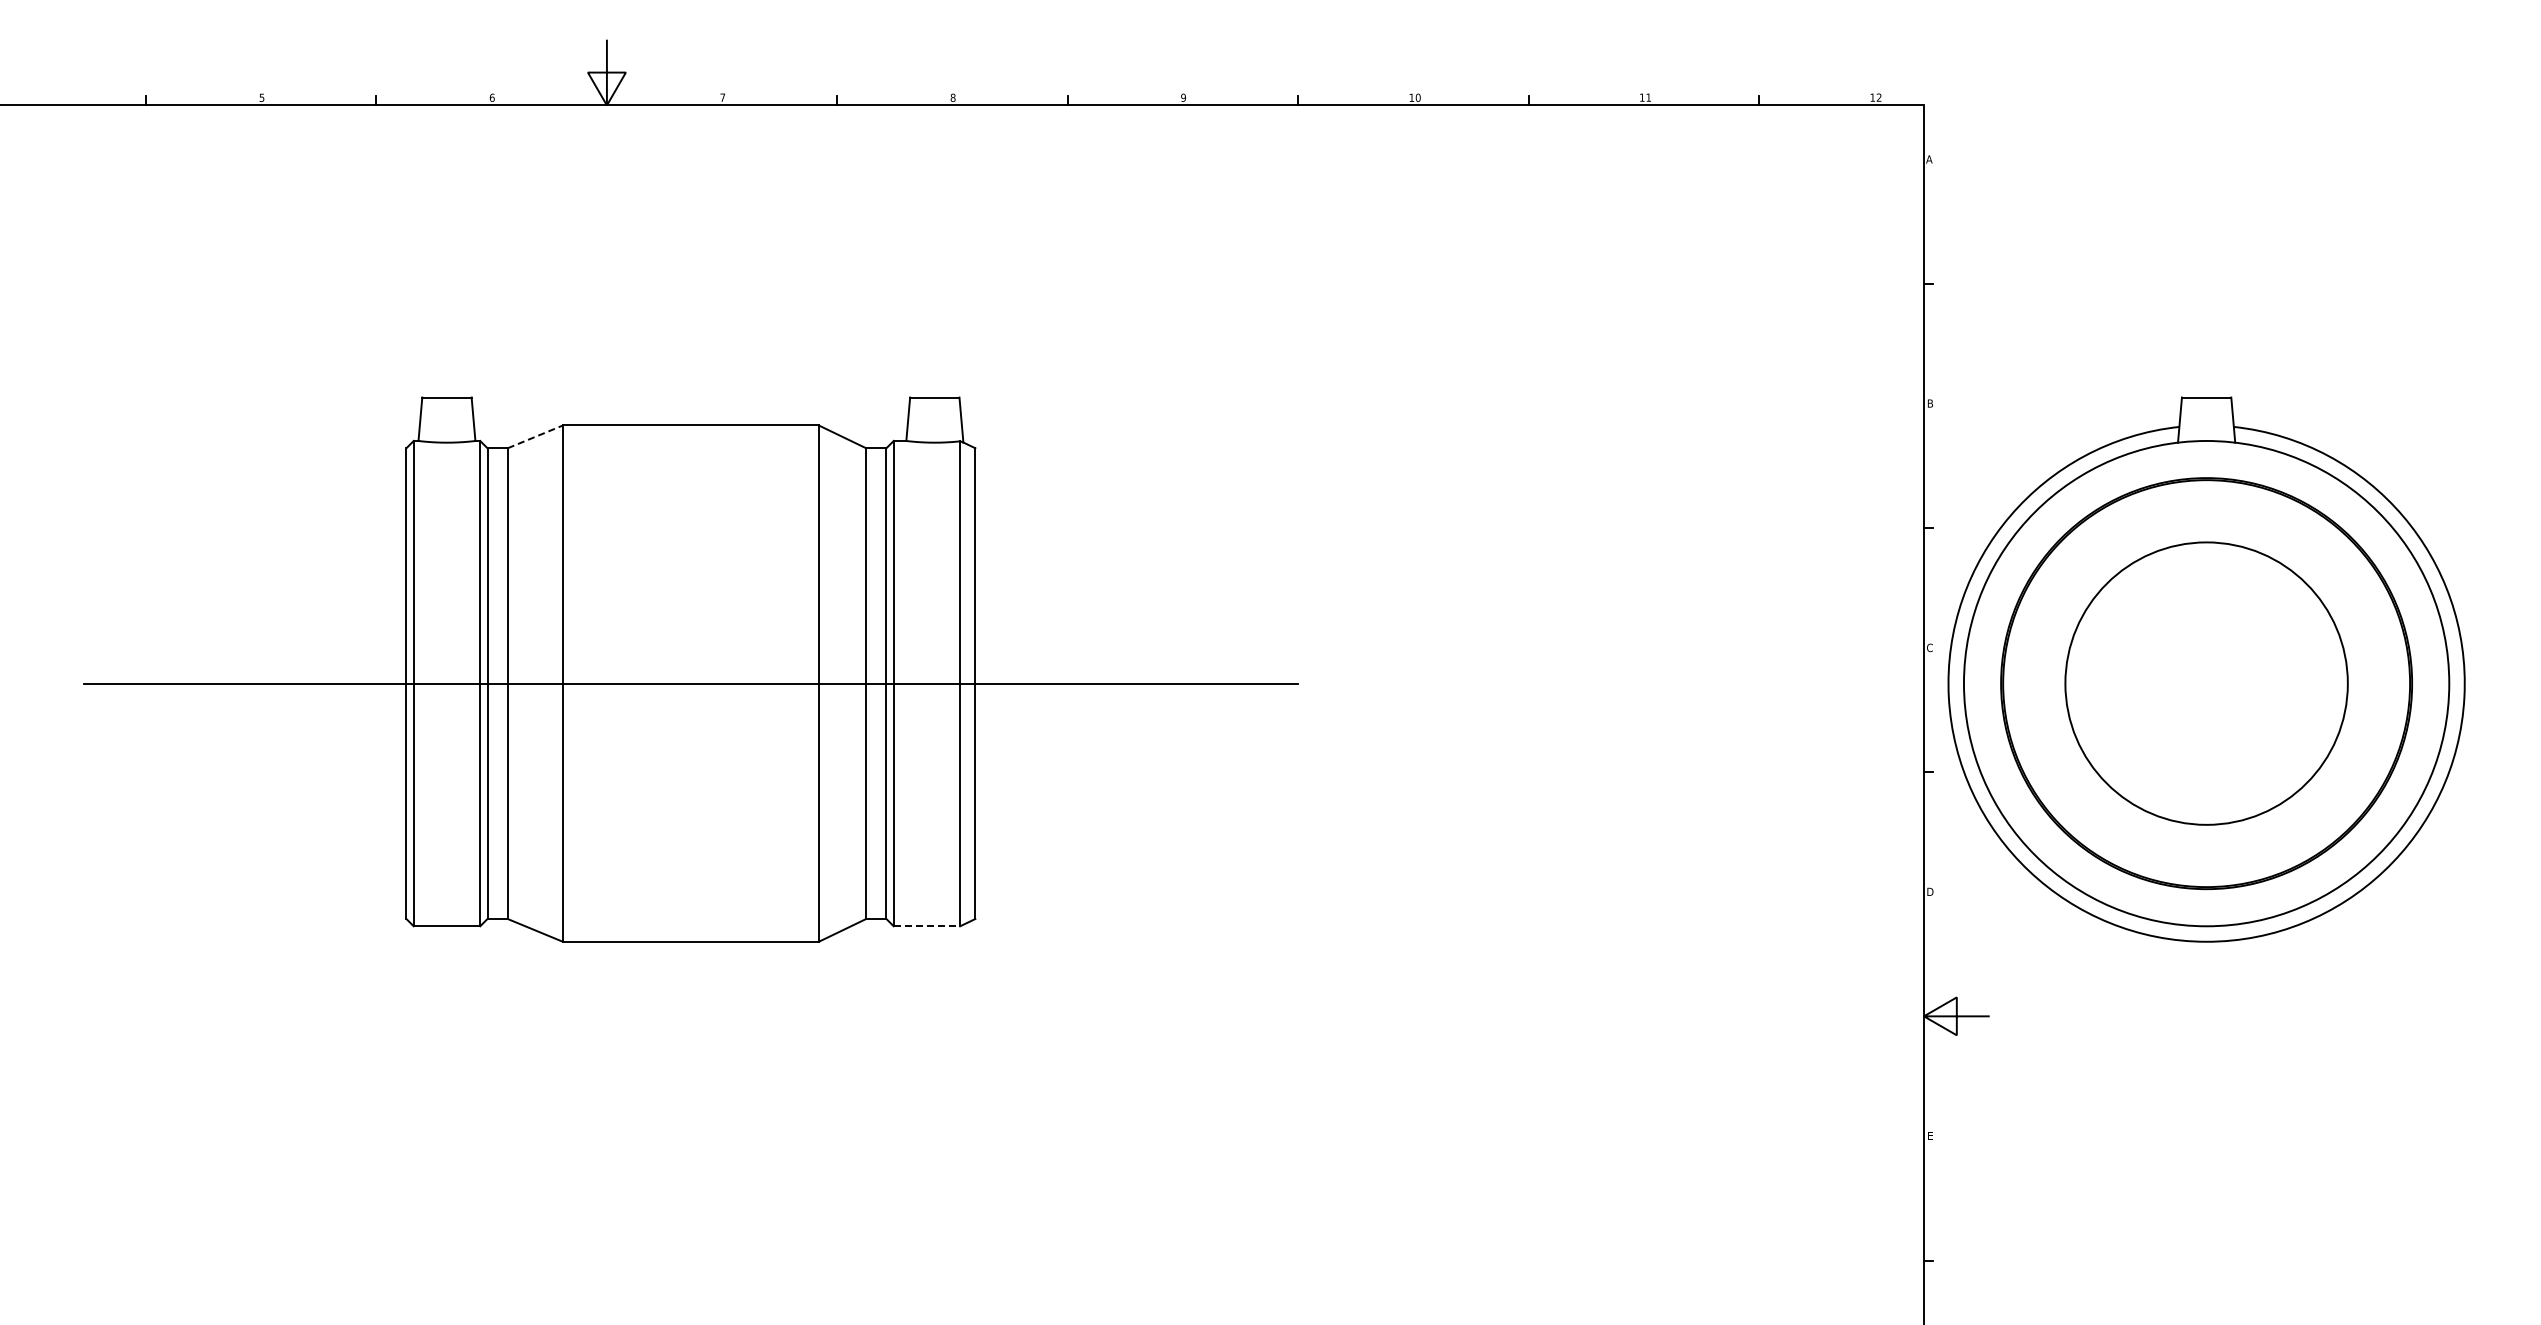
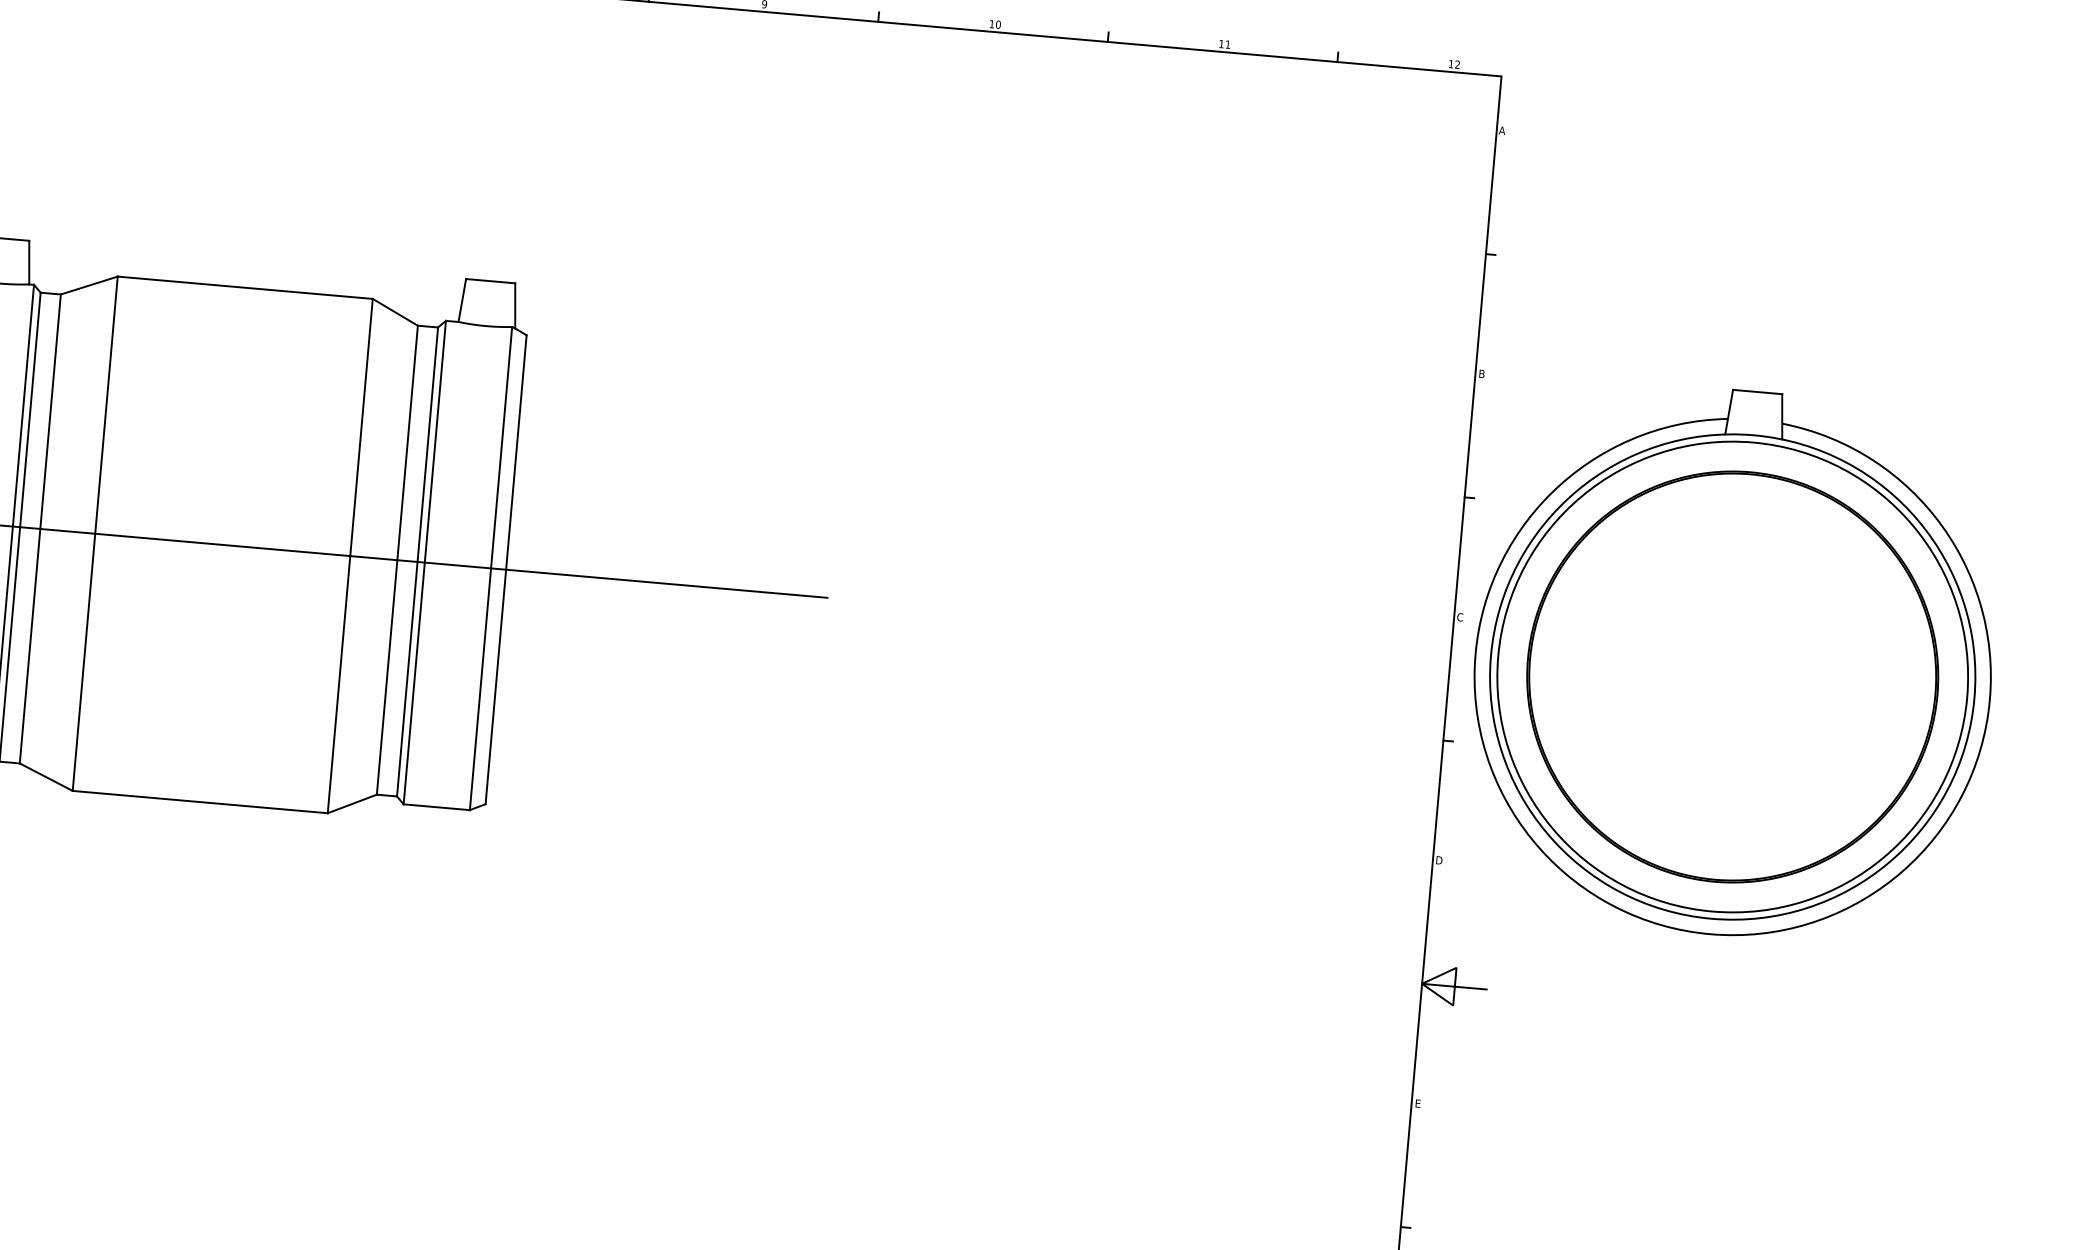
line: (535, 436) -> (89, 285), dashed -> solid
circle: (2206, 683) -> (1732, 676), size x1.67
line: (927, 926) -> (437, 807), dashed -> solid

